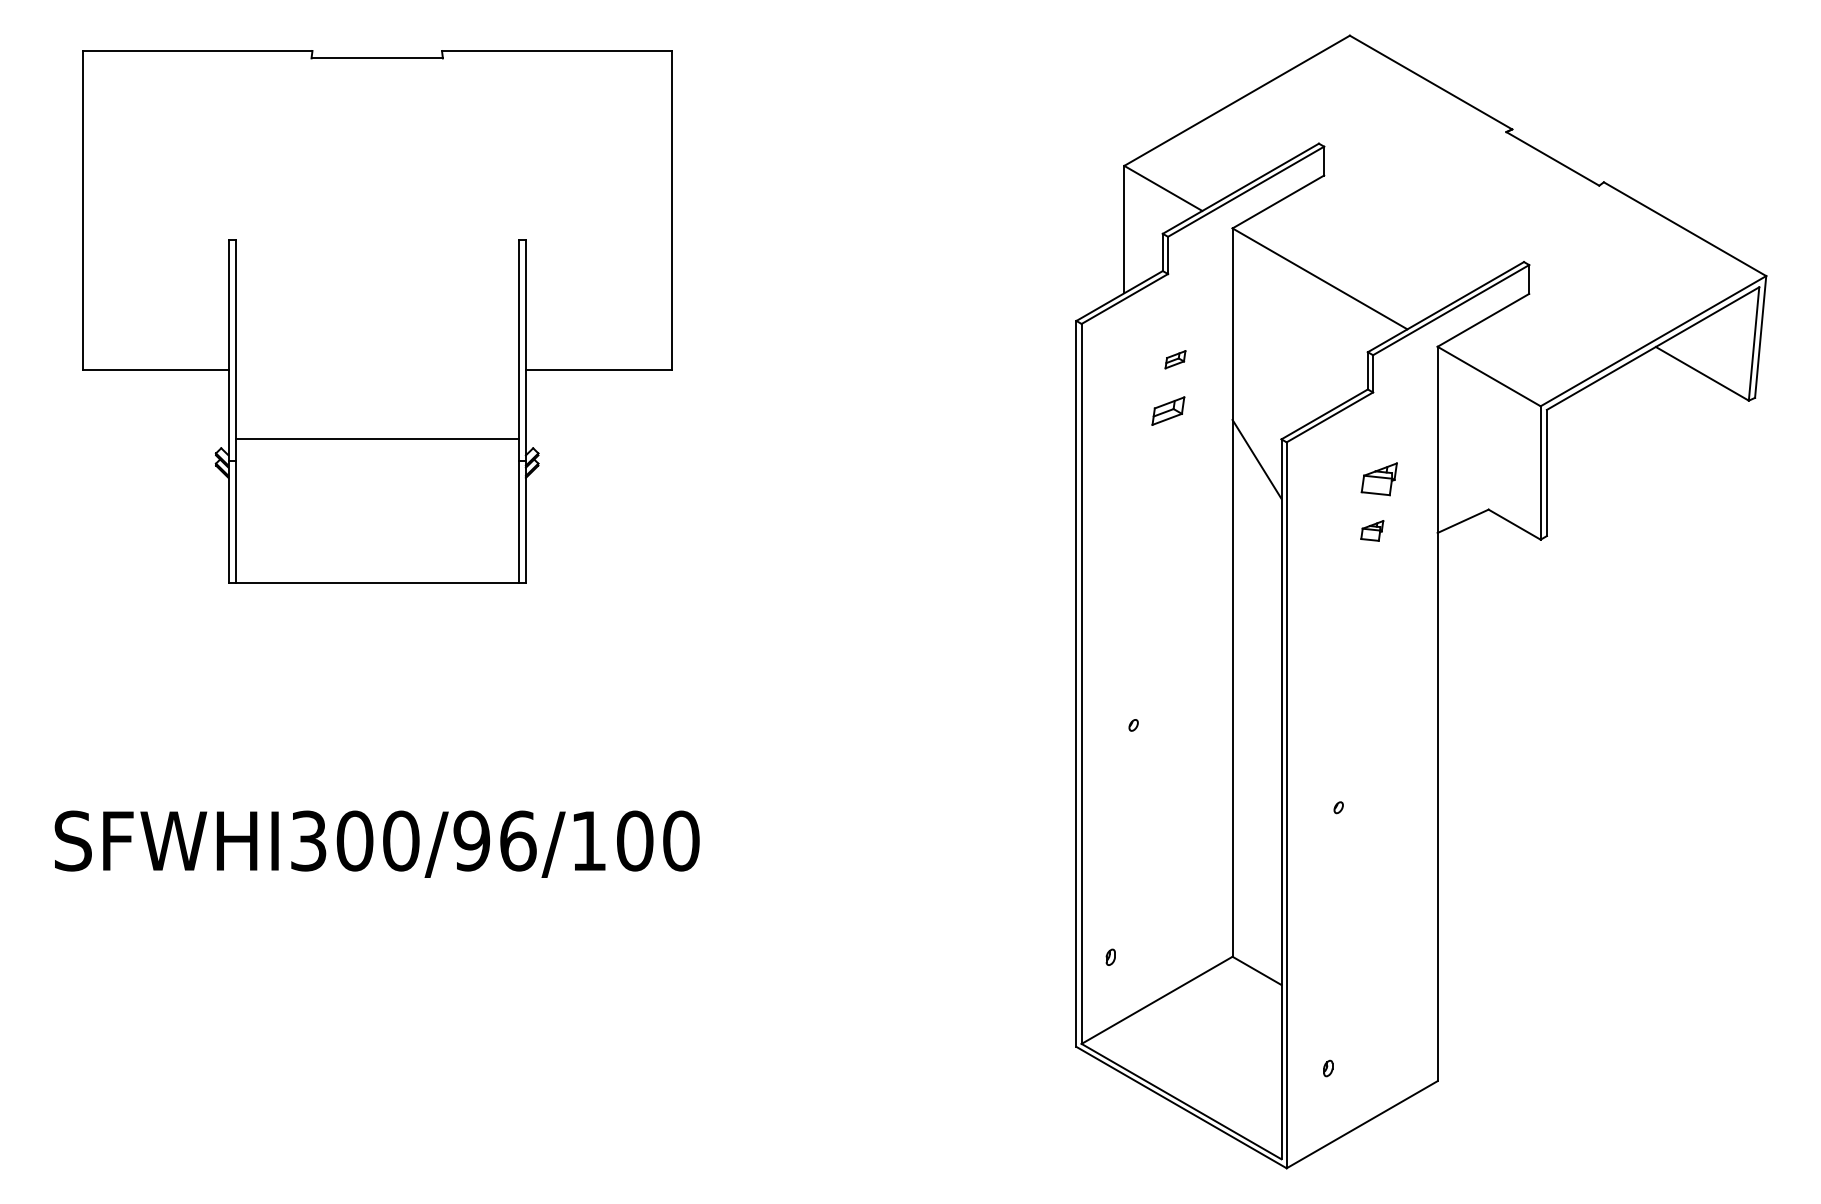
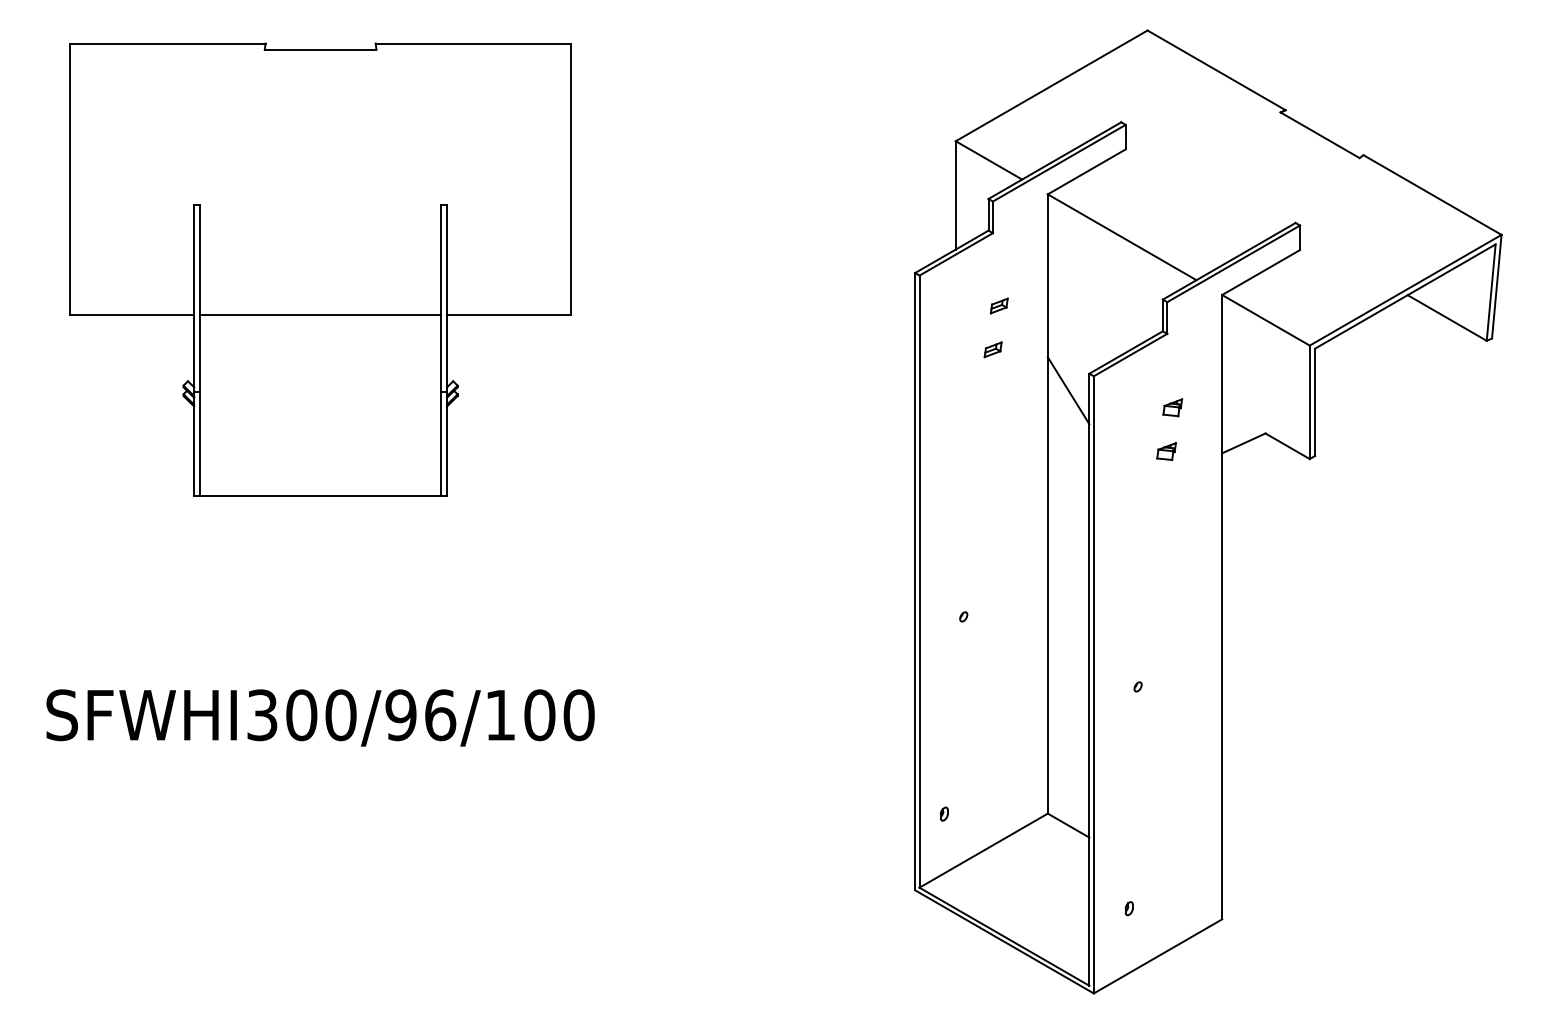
part: (1167, 410) -> (992, 349), size x0.62
line: (377, 439) -> (320, 314), moved
part: (1379, 479) -> (1172, 407), size x0.62

